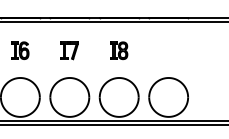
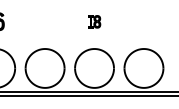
part: (69, 50) -> (44, 21), removed
part: (119, 50) -> (94, 21), size x0.7

